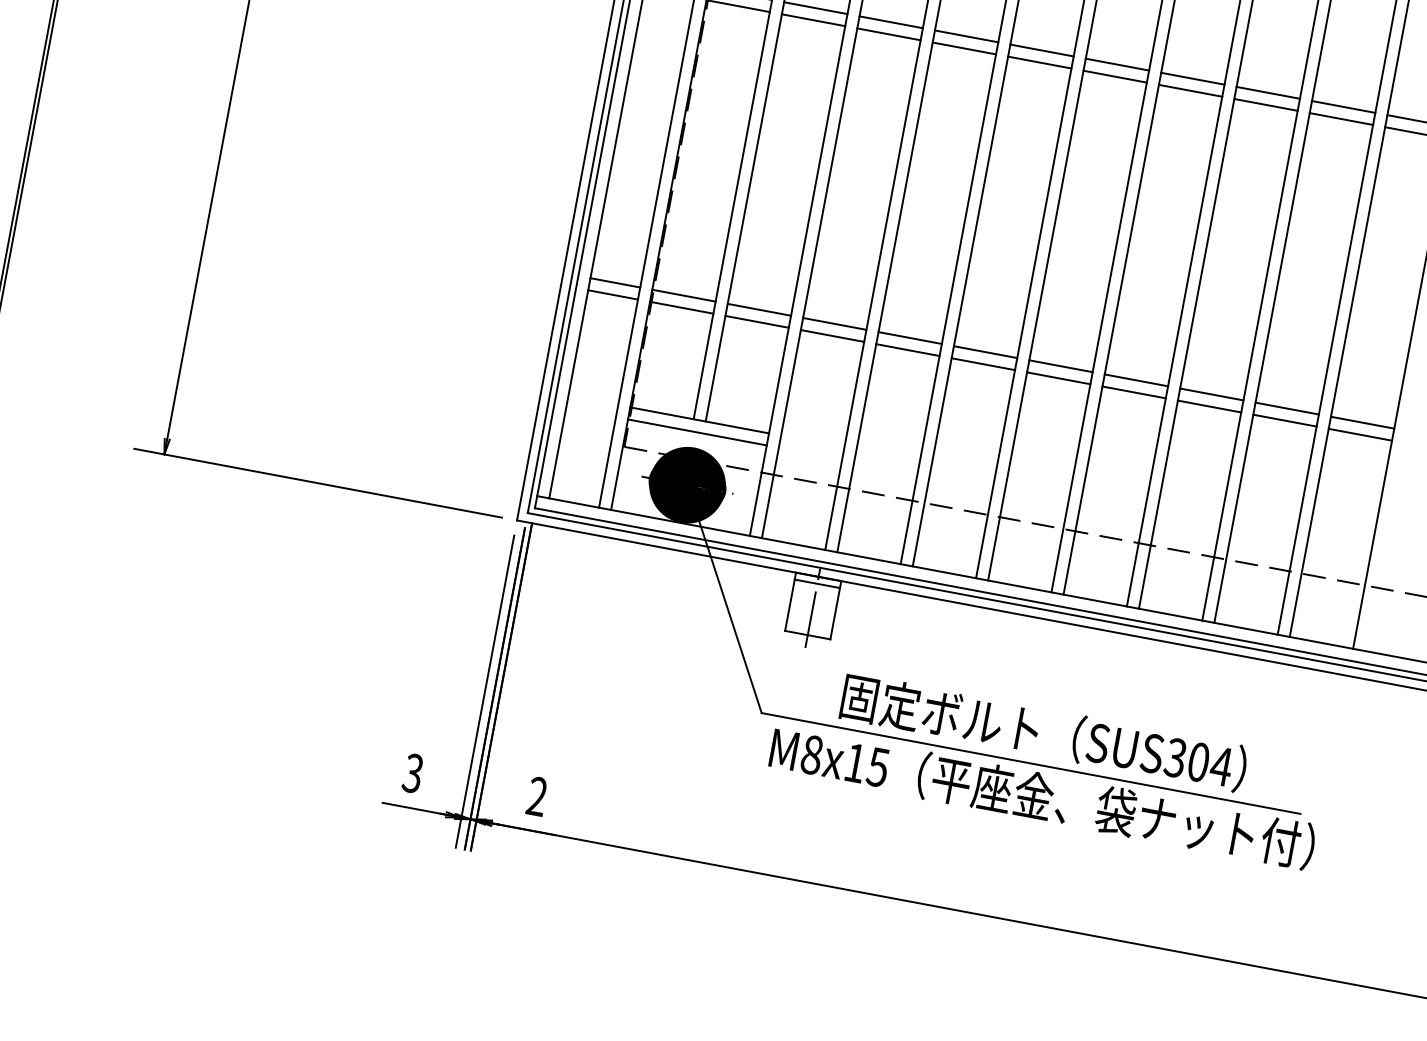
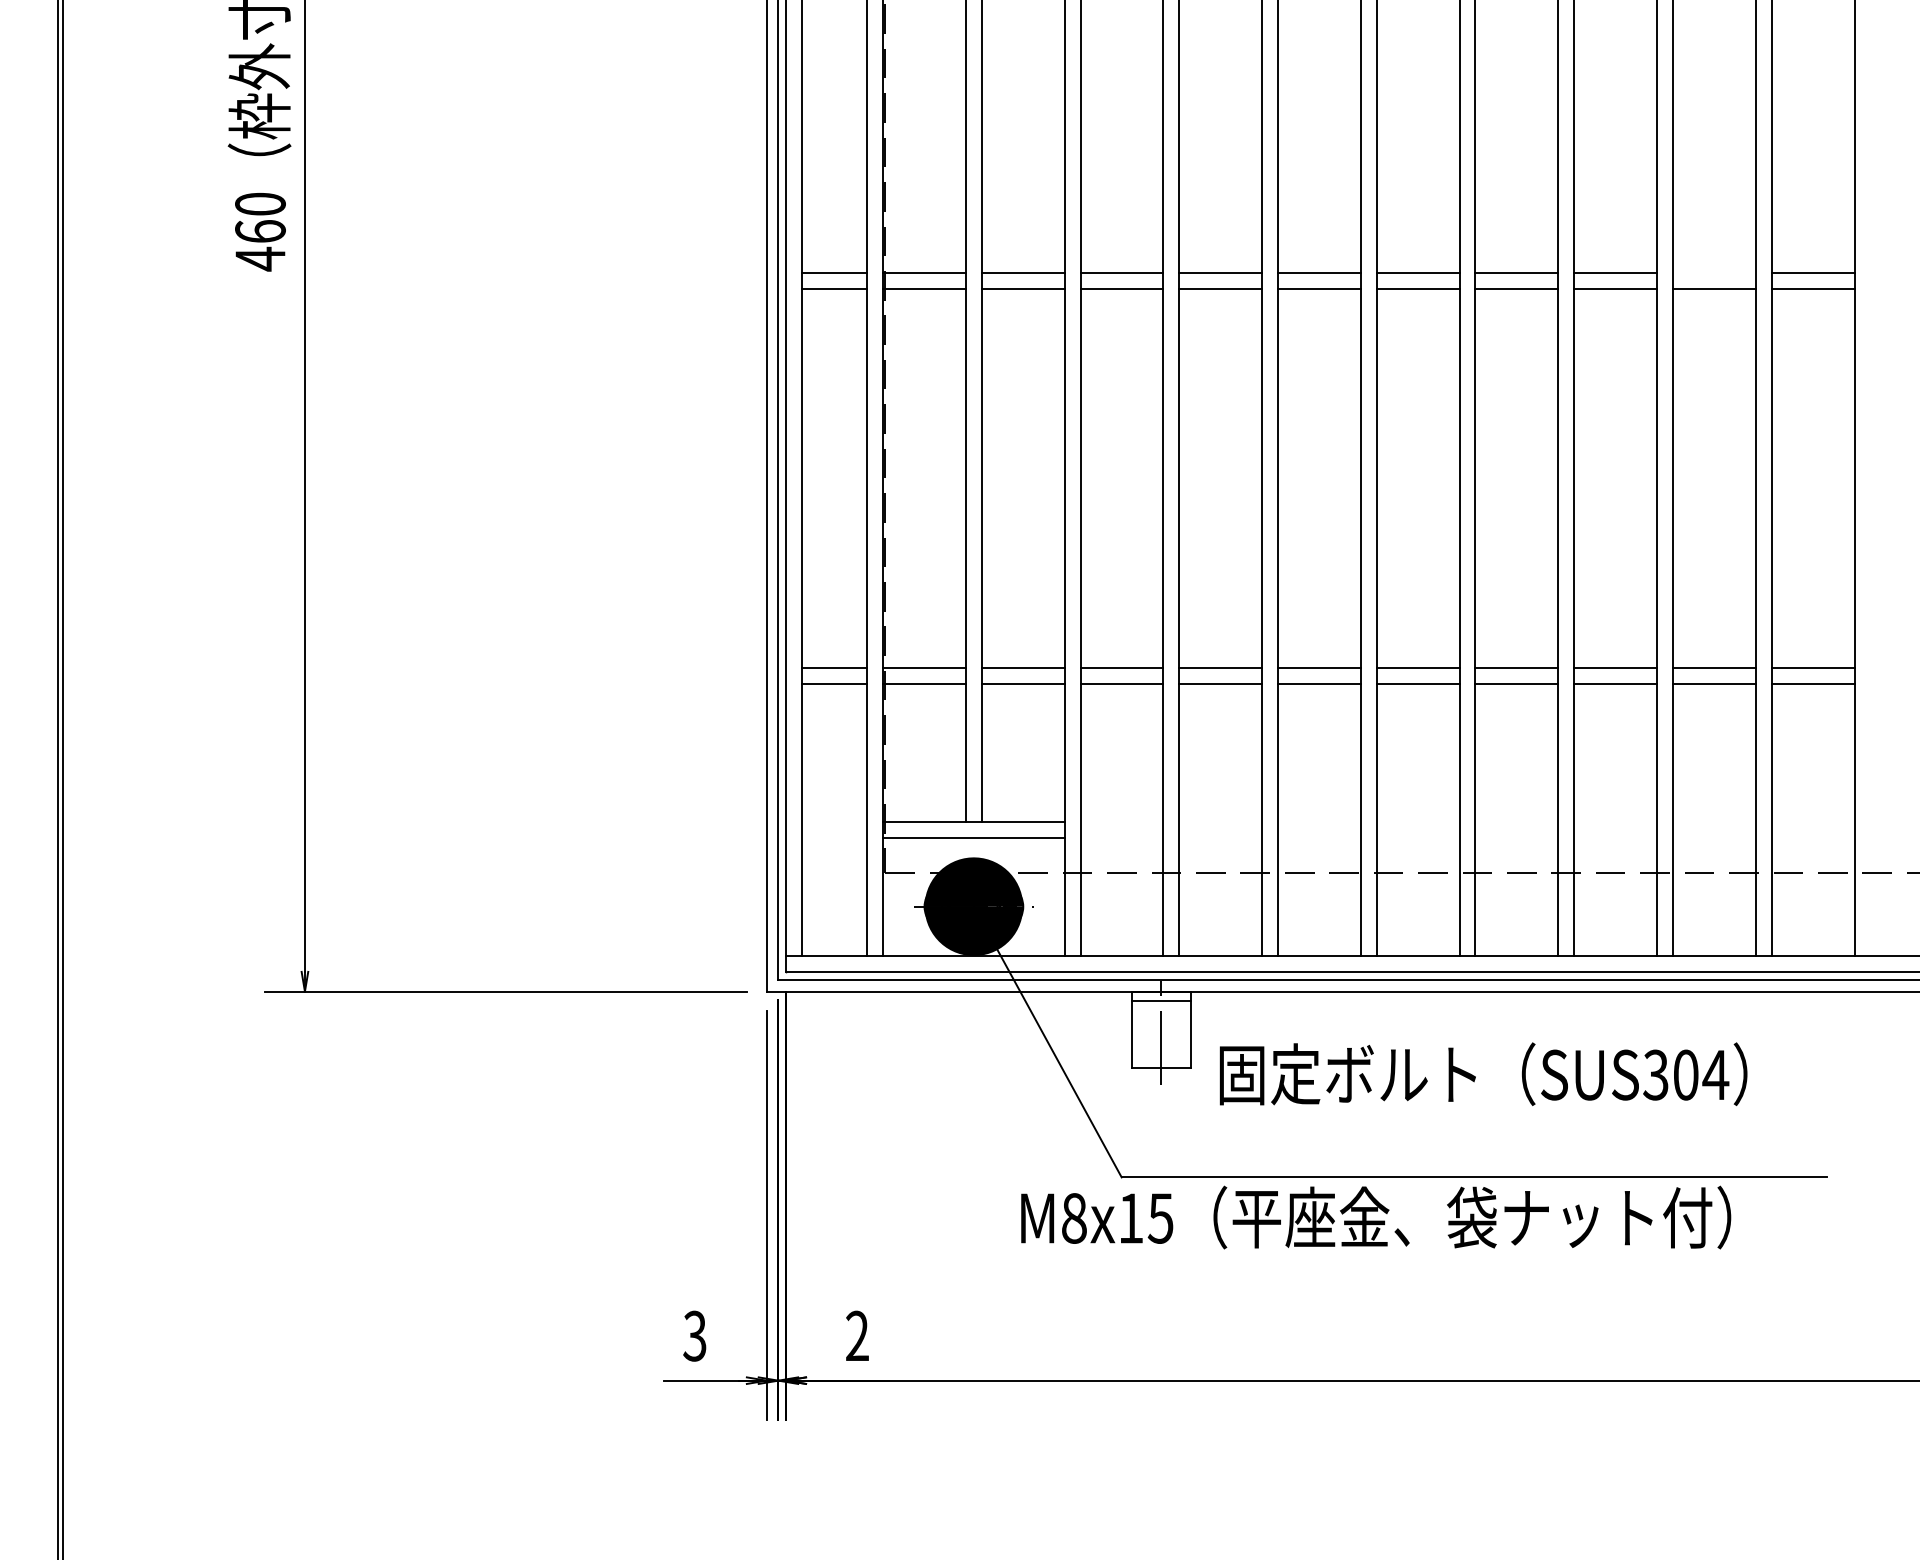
line: (1343, 106) -> (1713, 272), removed
text: (1044, 732) -> (1483, 1073), moved
text: (1043, 797) -> (1376, 1217), moved

